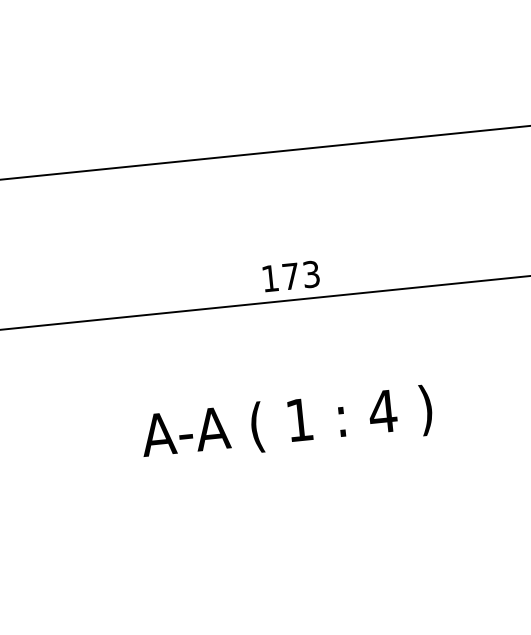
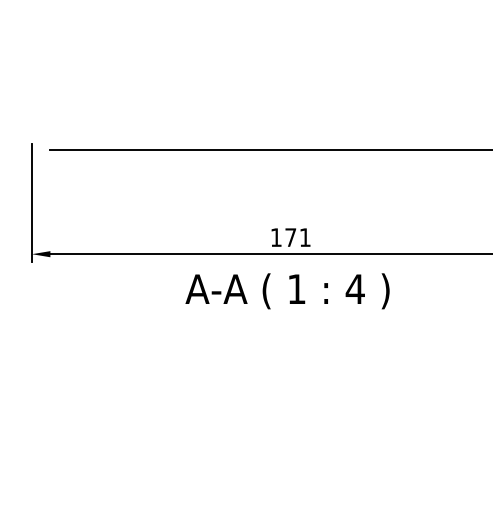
text: (310, 274) -> (304, 237), 173 -> 171
text: (286, 424) -> (287, 291), moved

